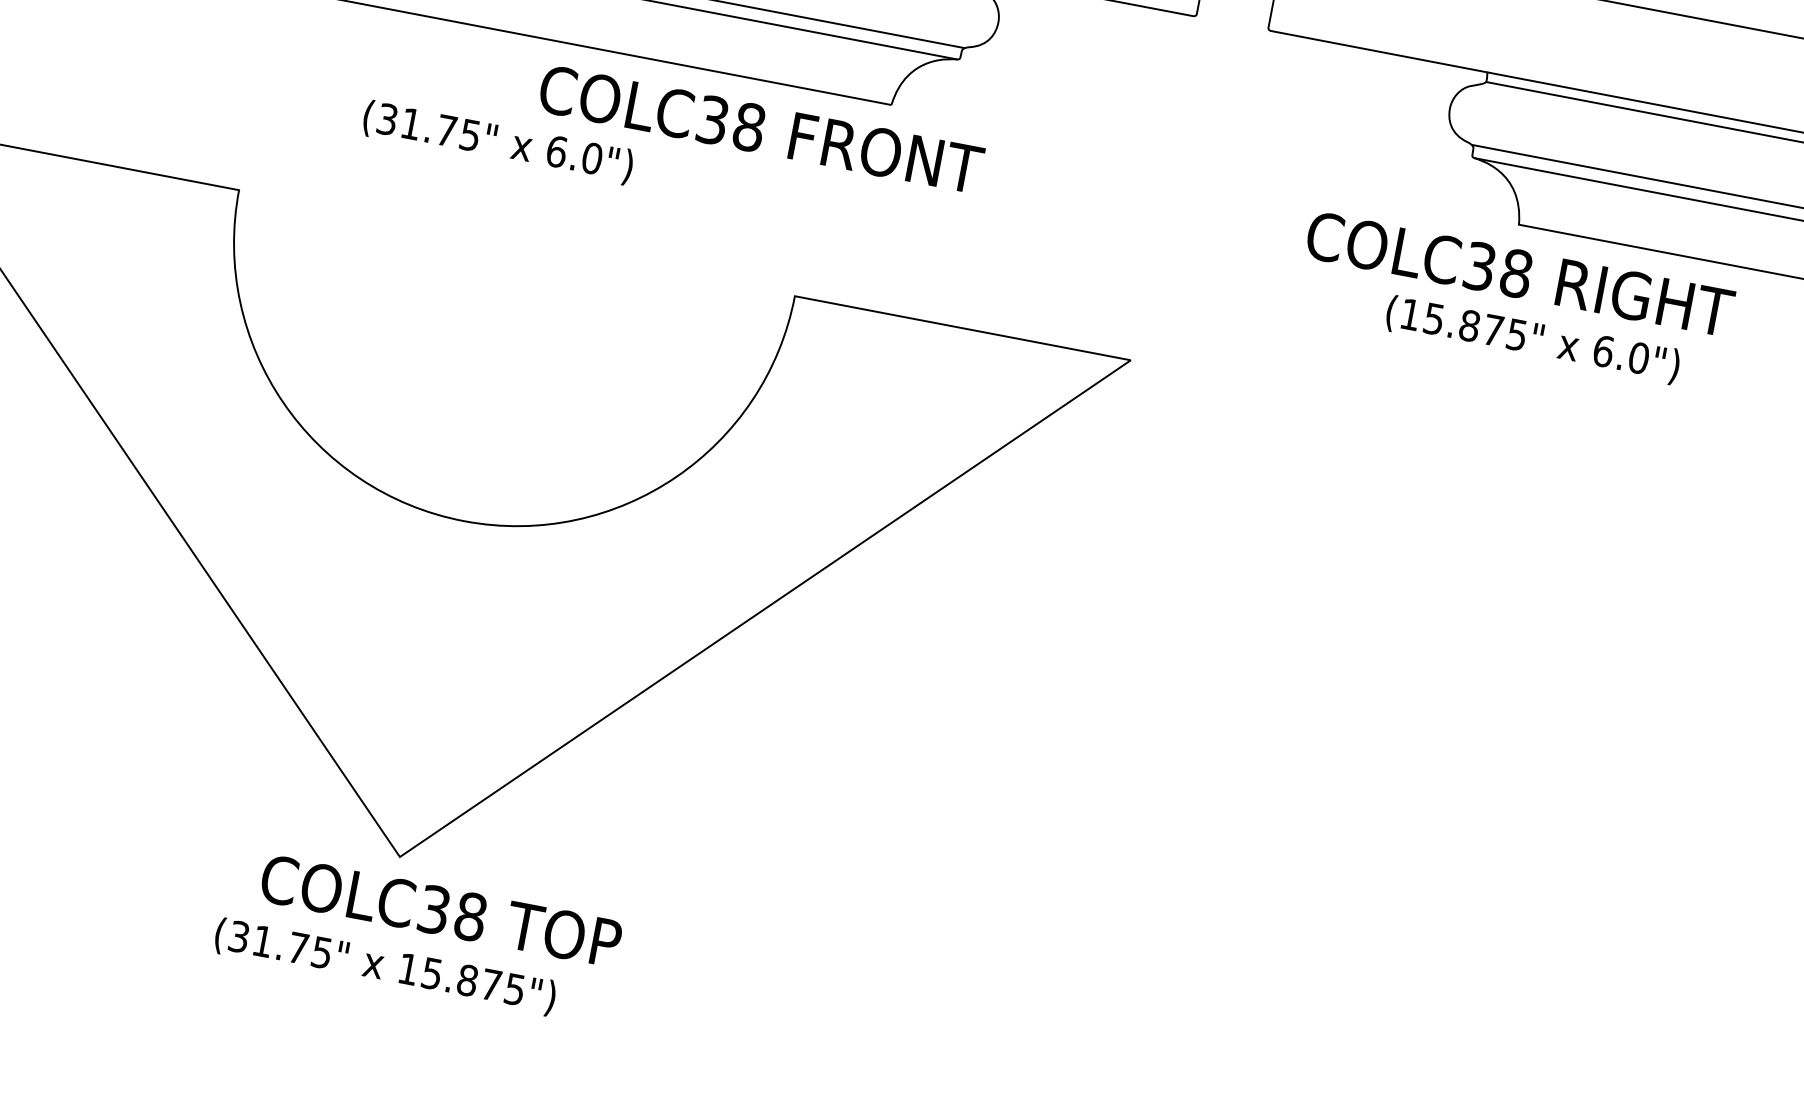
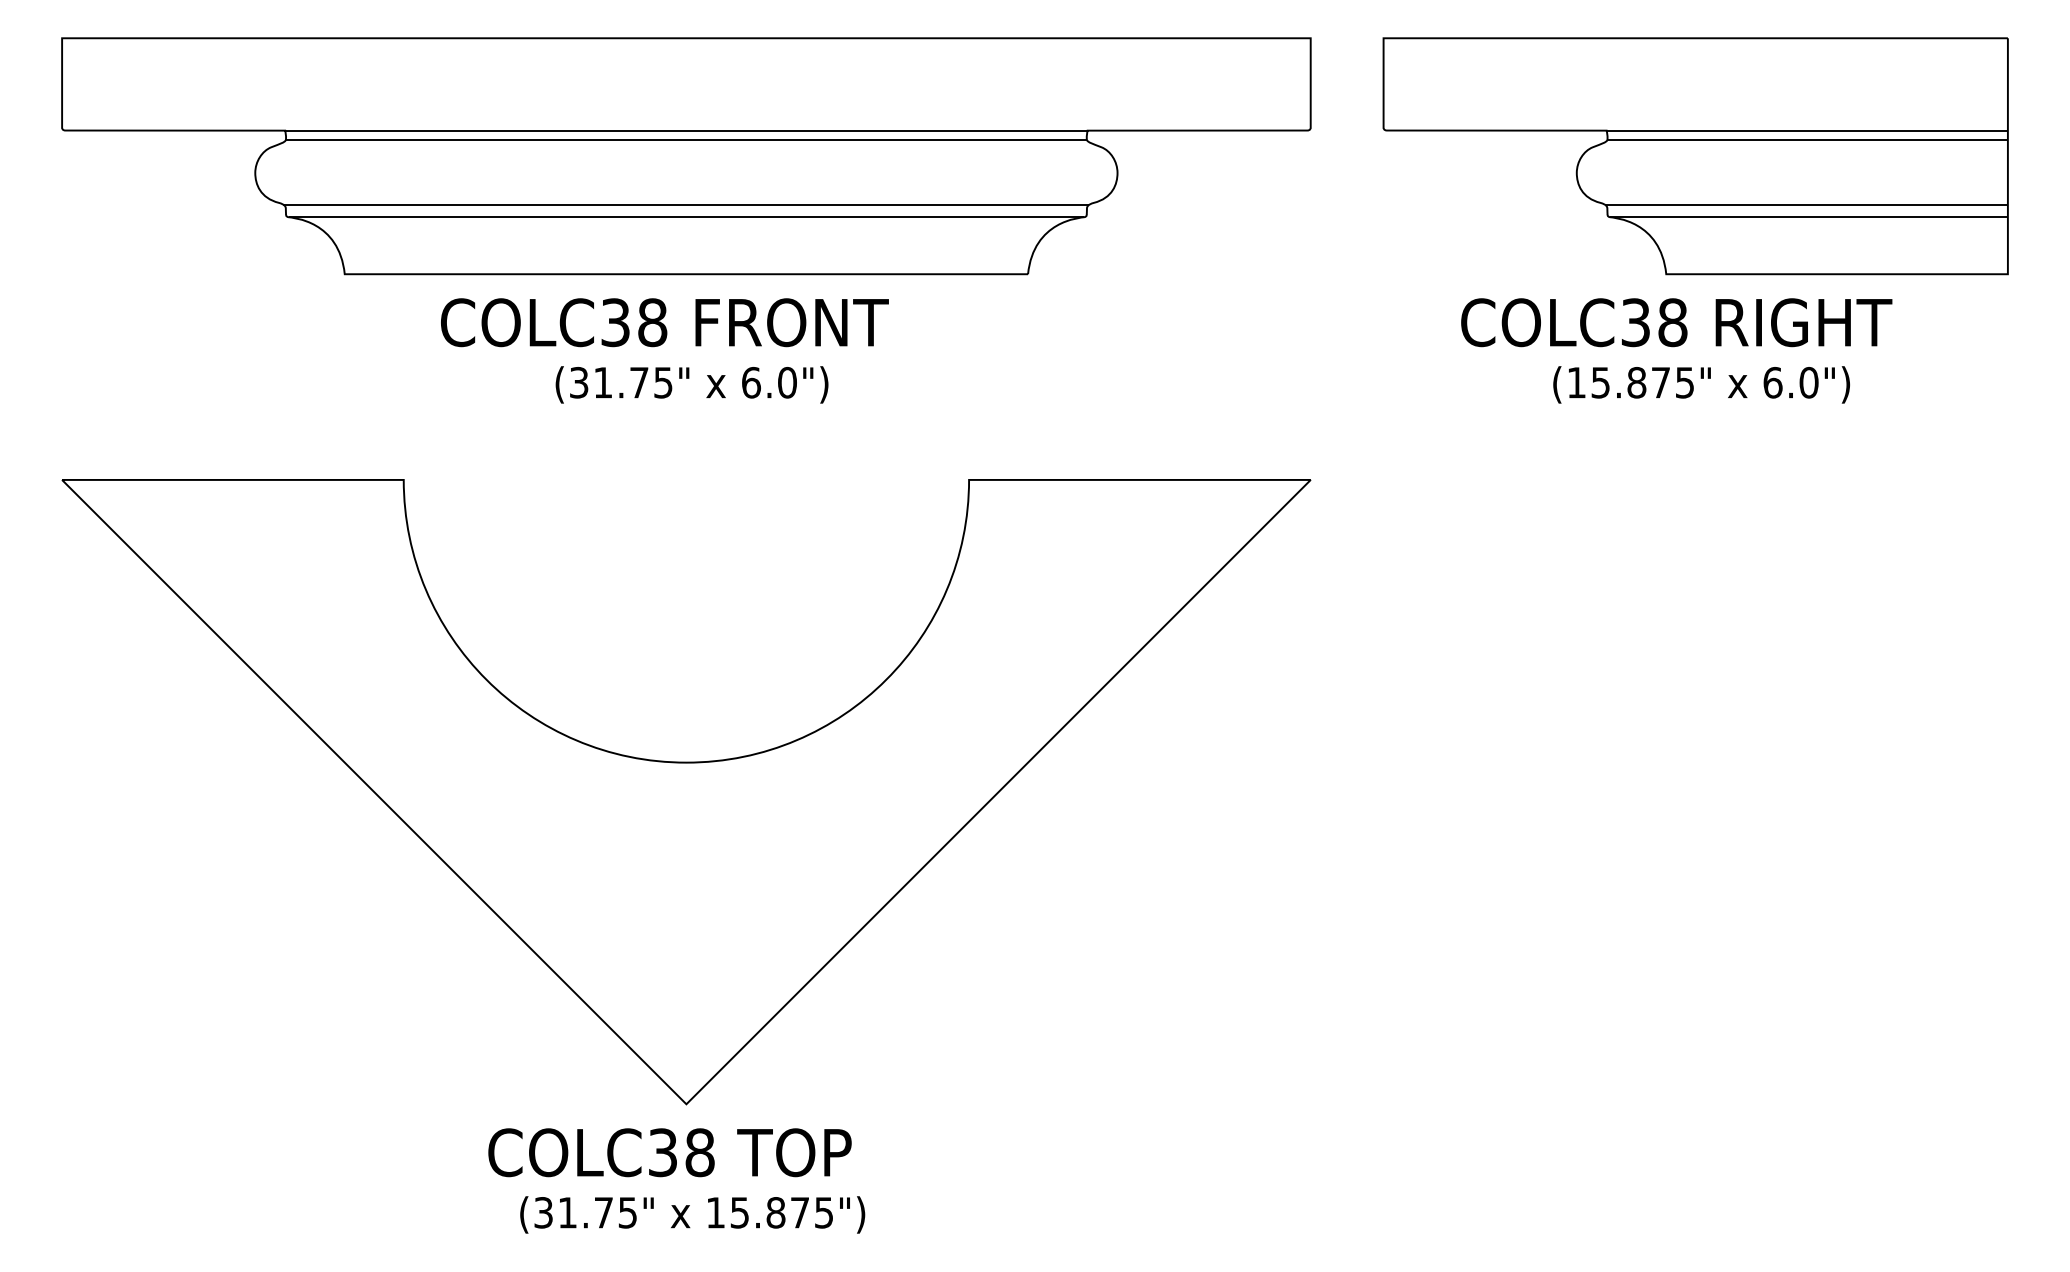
text: (760, 129) -> (664, 322), moved
text: (497, 142) -> (691, 384), moved
text: (440, 910) -> (669, 1152), moved

